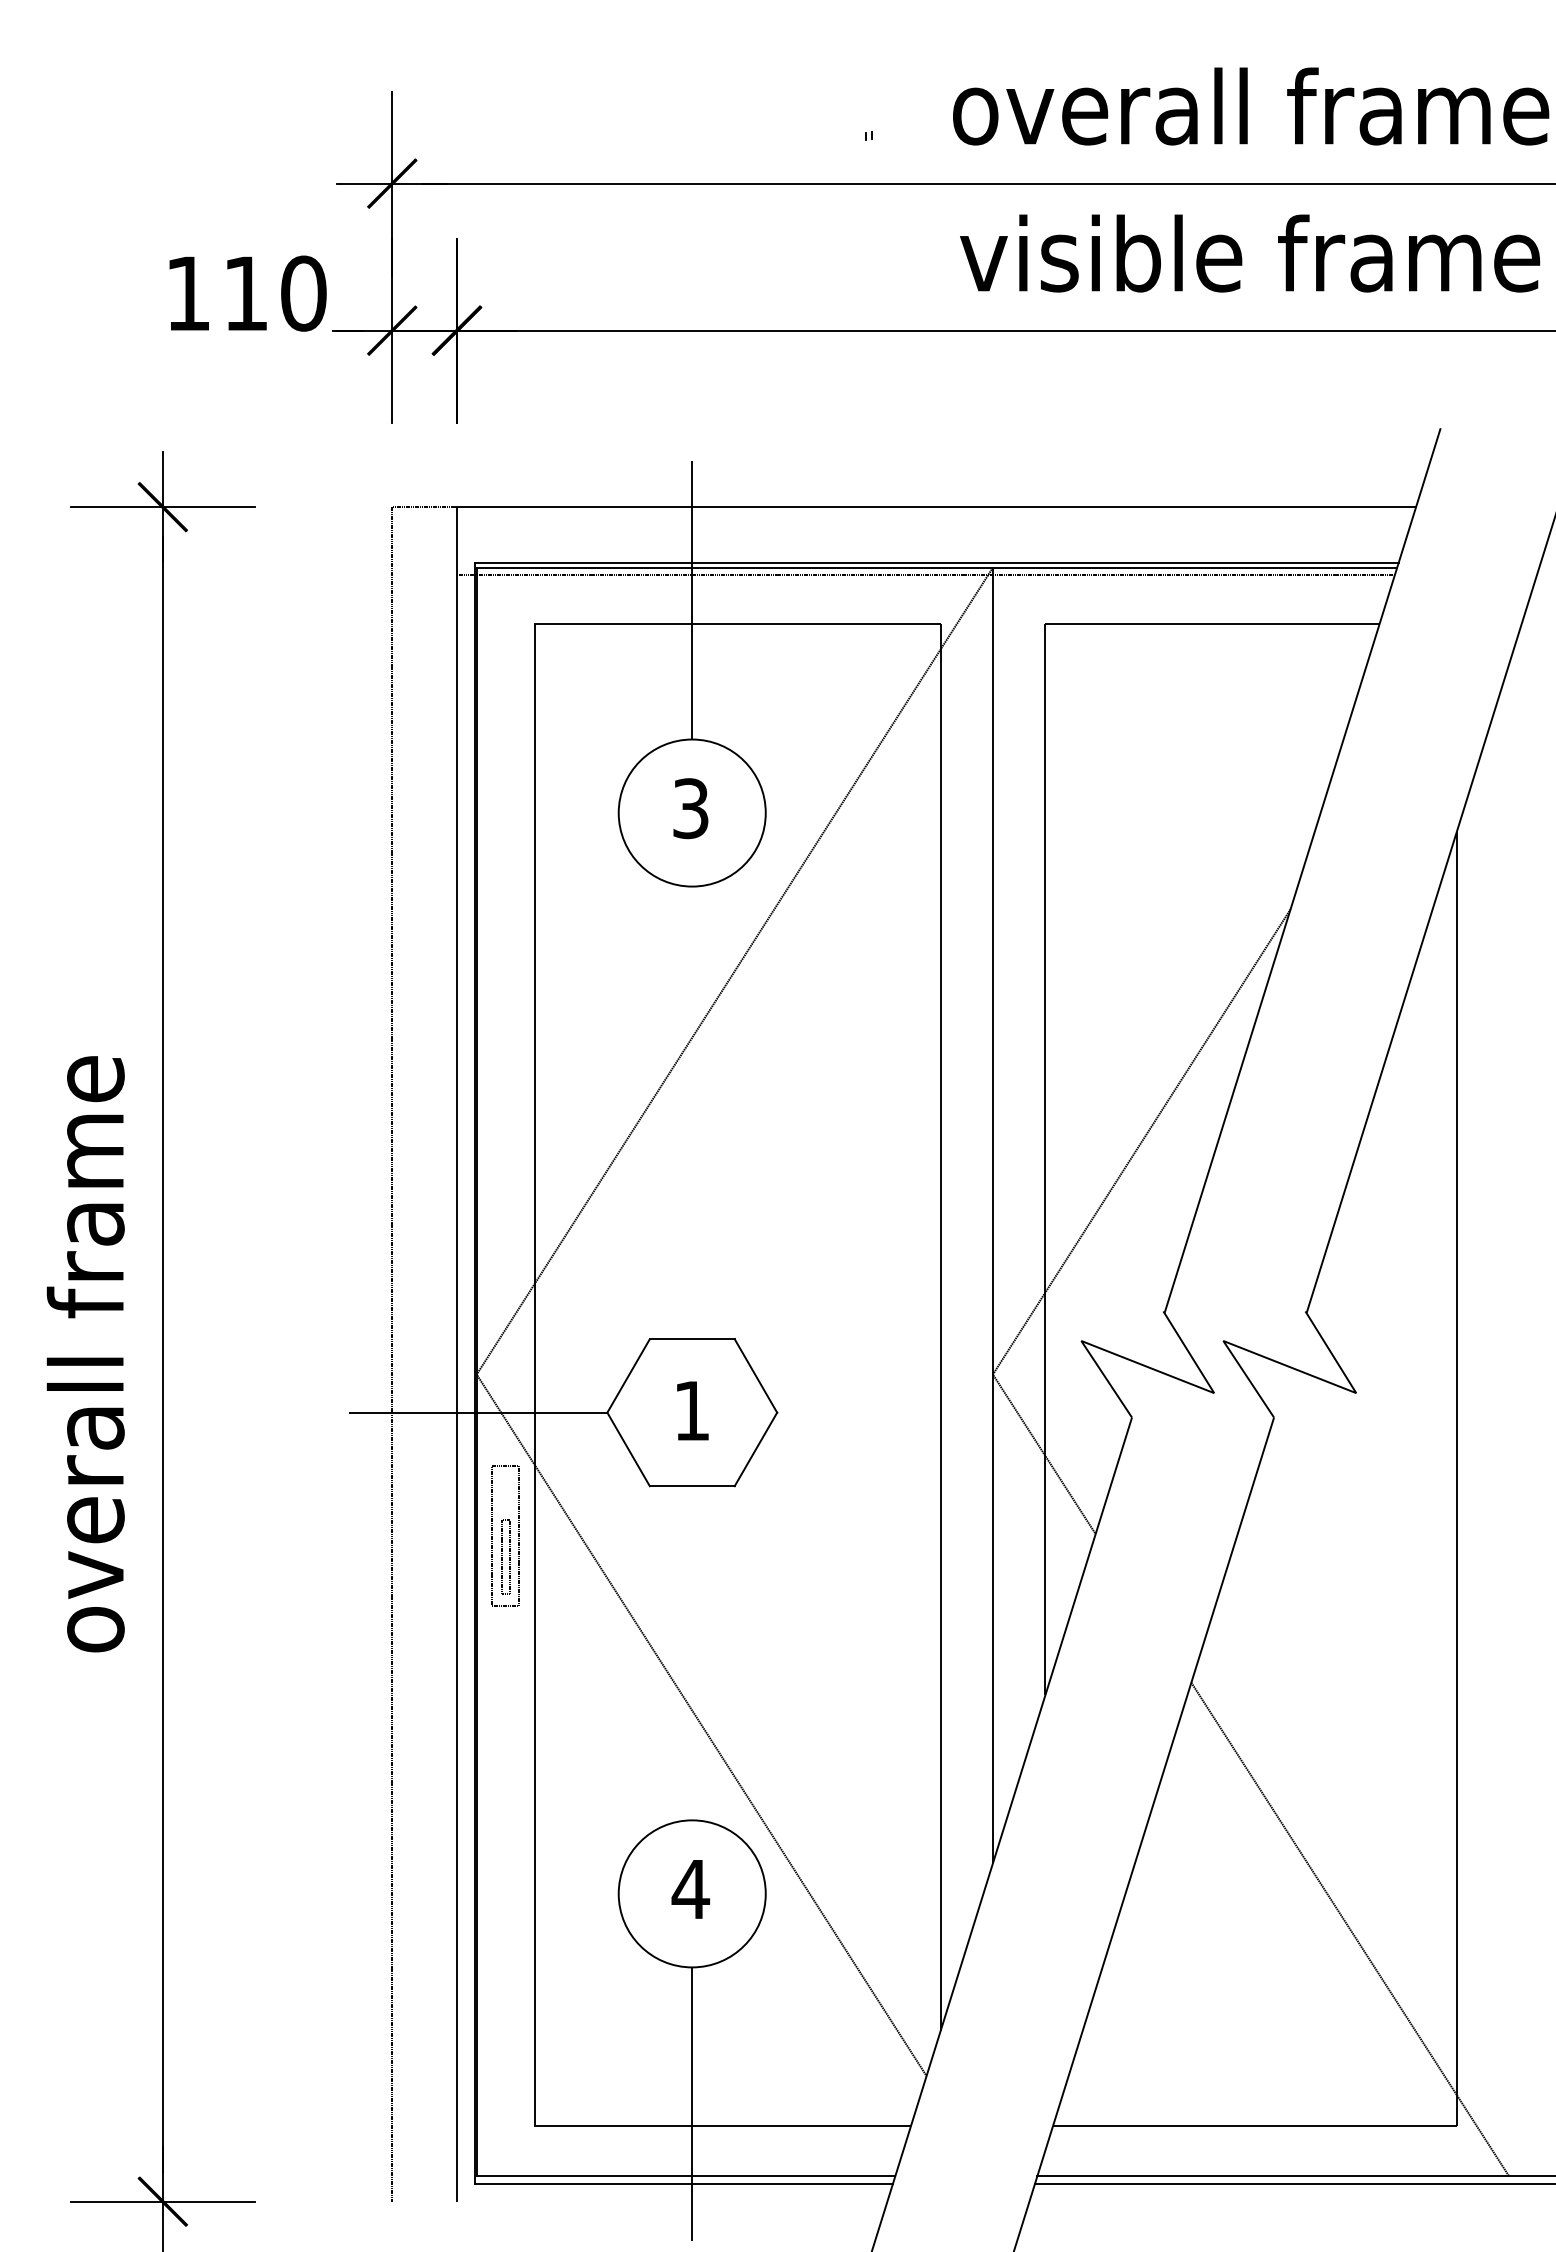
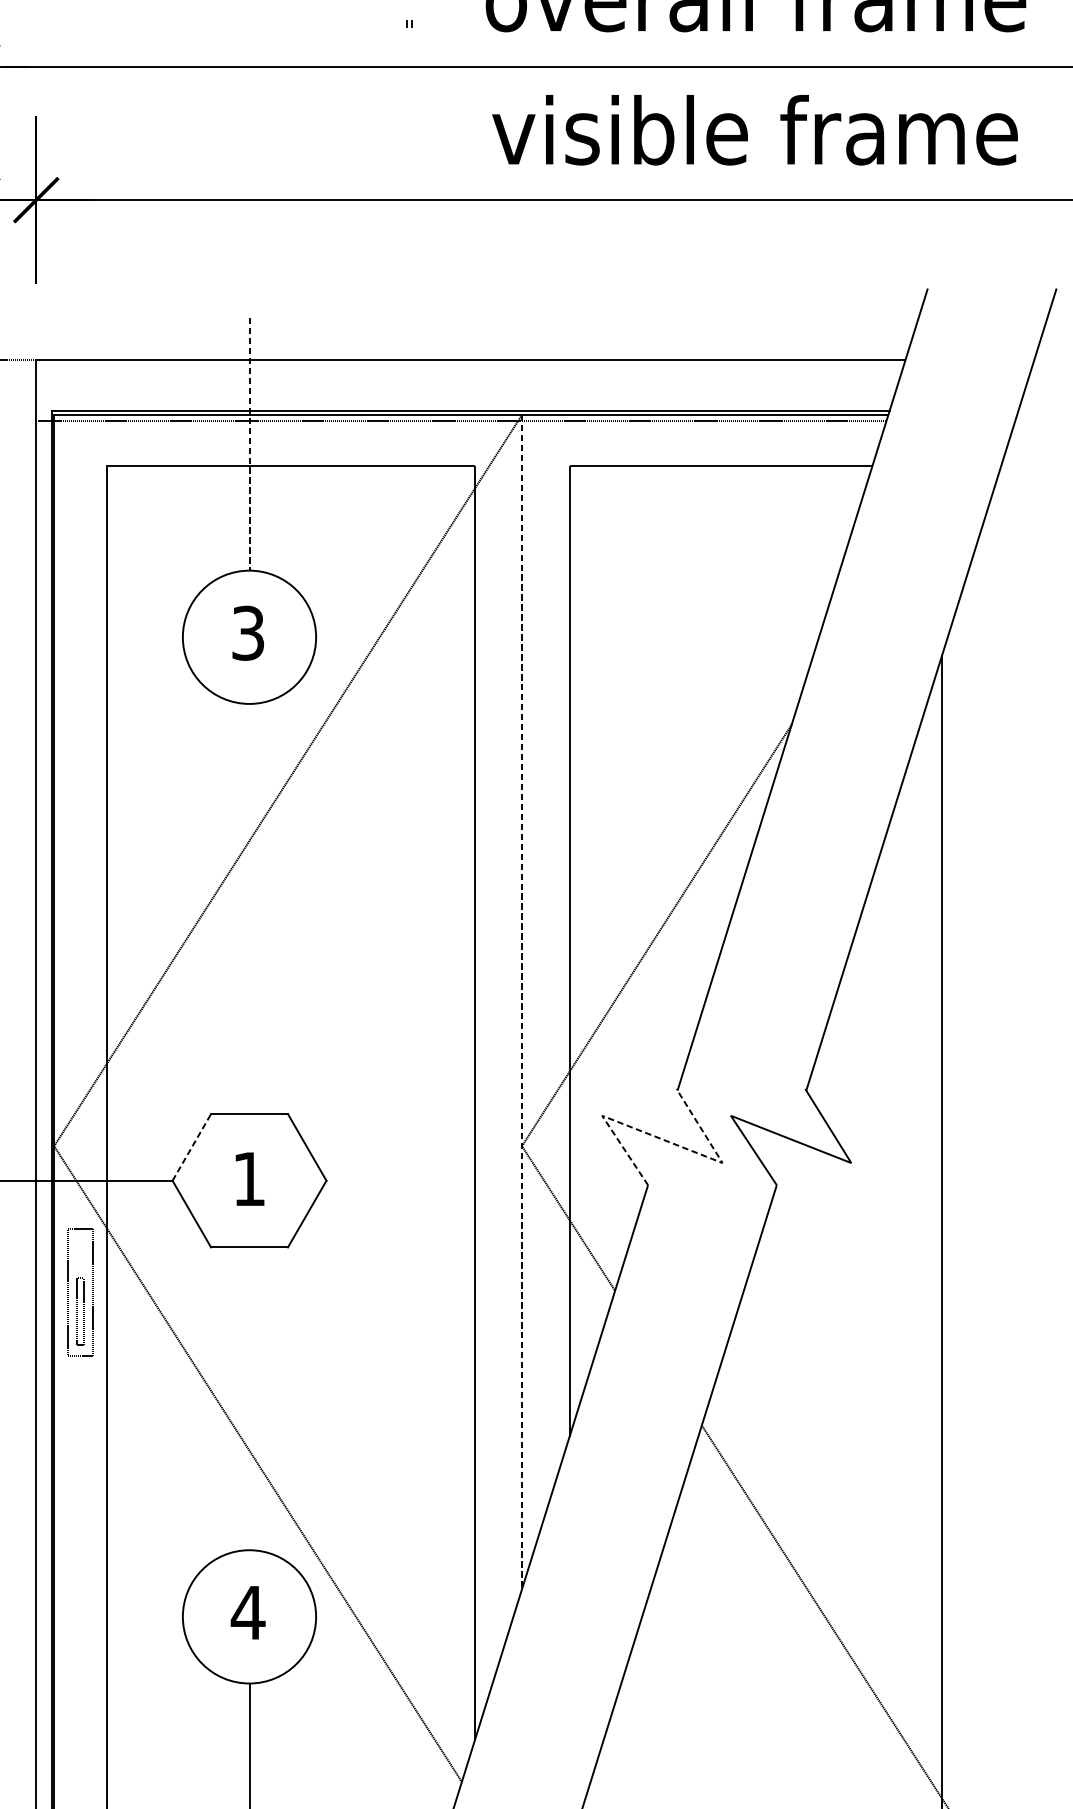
line: (692, 600) -> (249, 444), solid -> dashed
line: (992, 1215) -> (521, 1002), solid -> dashed
line: (1150, 1367) -> (664, 1139), solid -> dashed
line: (628, 1375) -> (191, 1147), solid -> dashed

